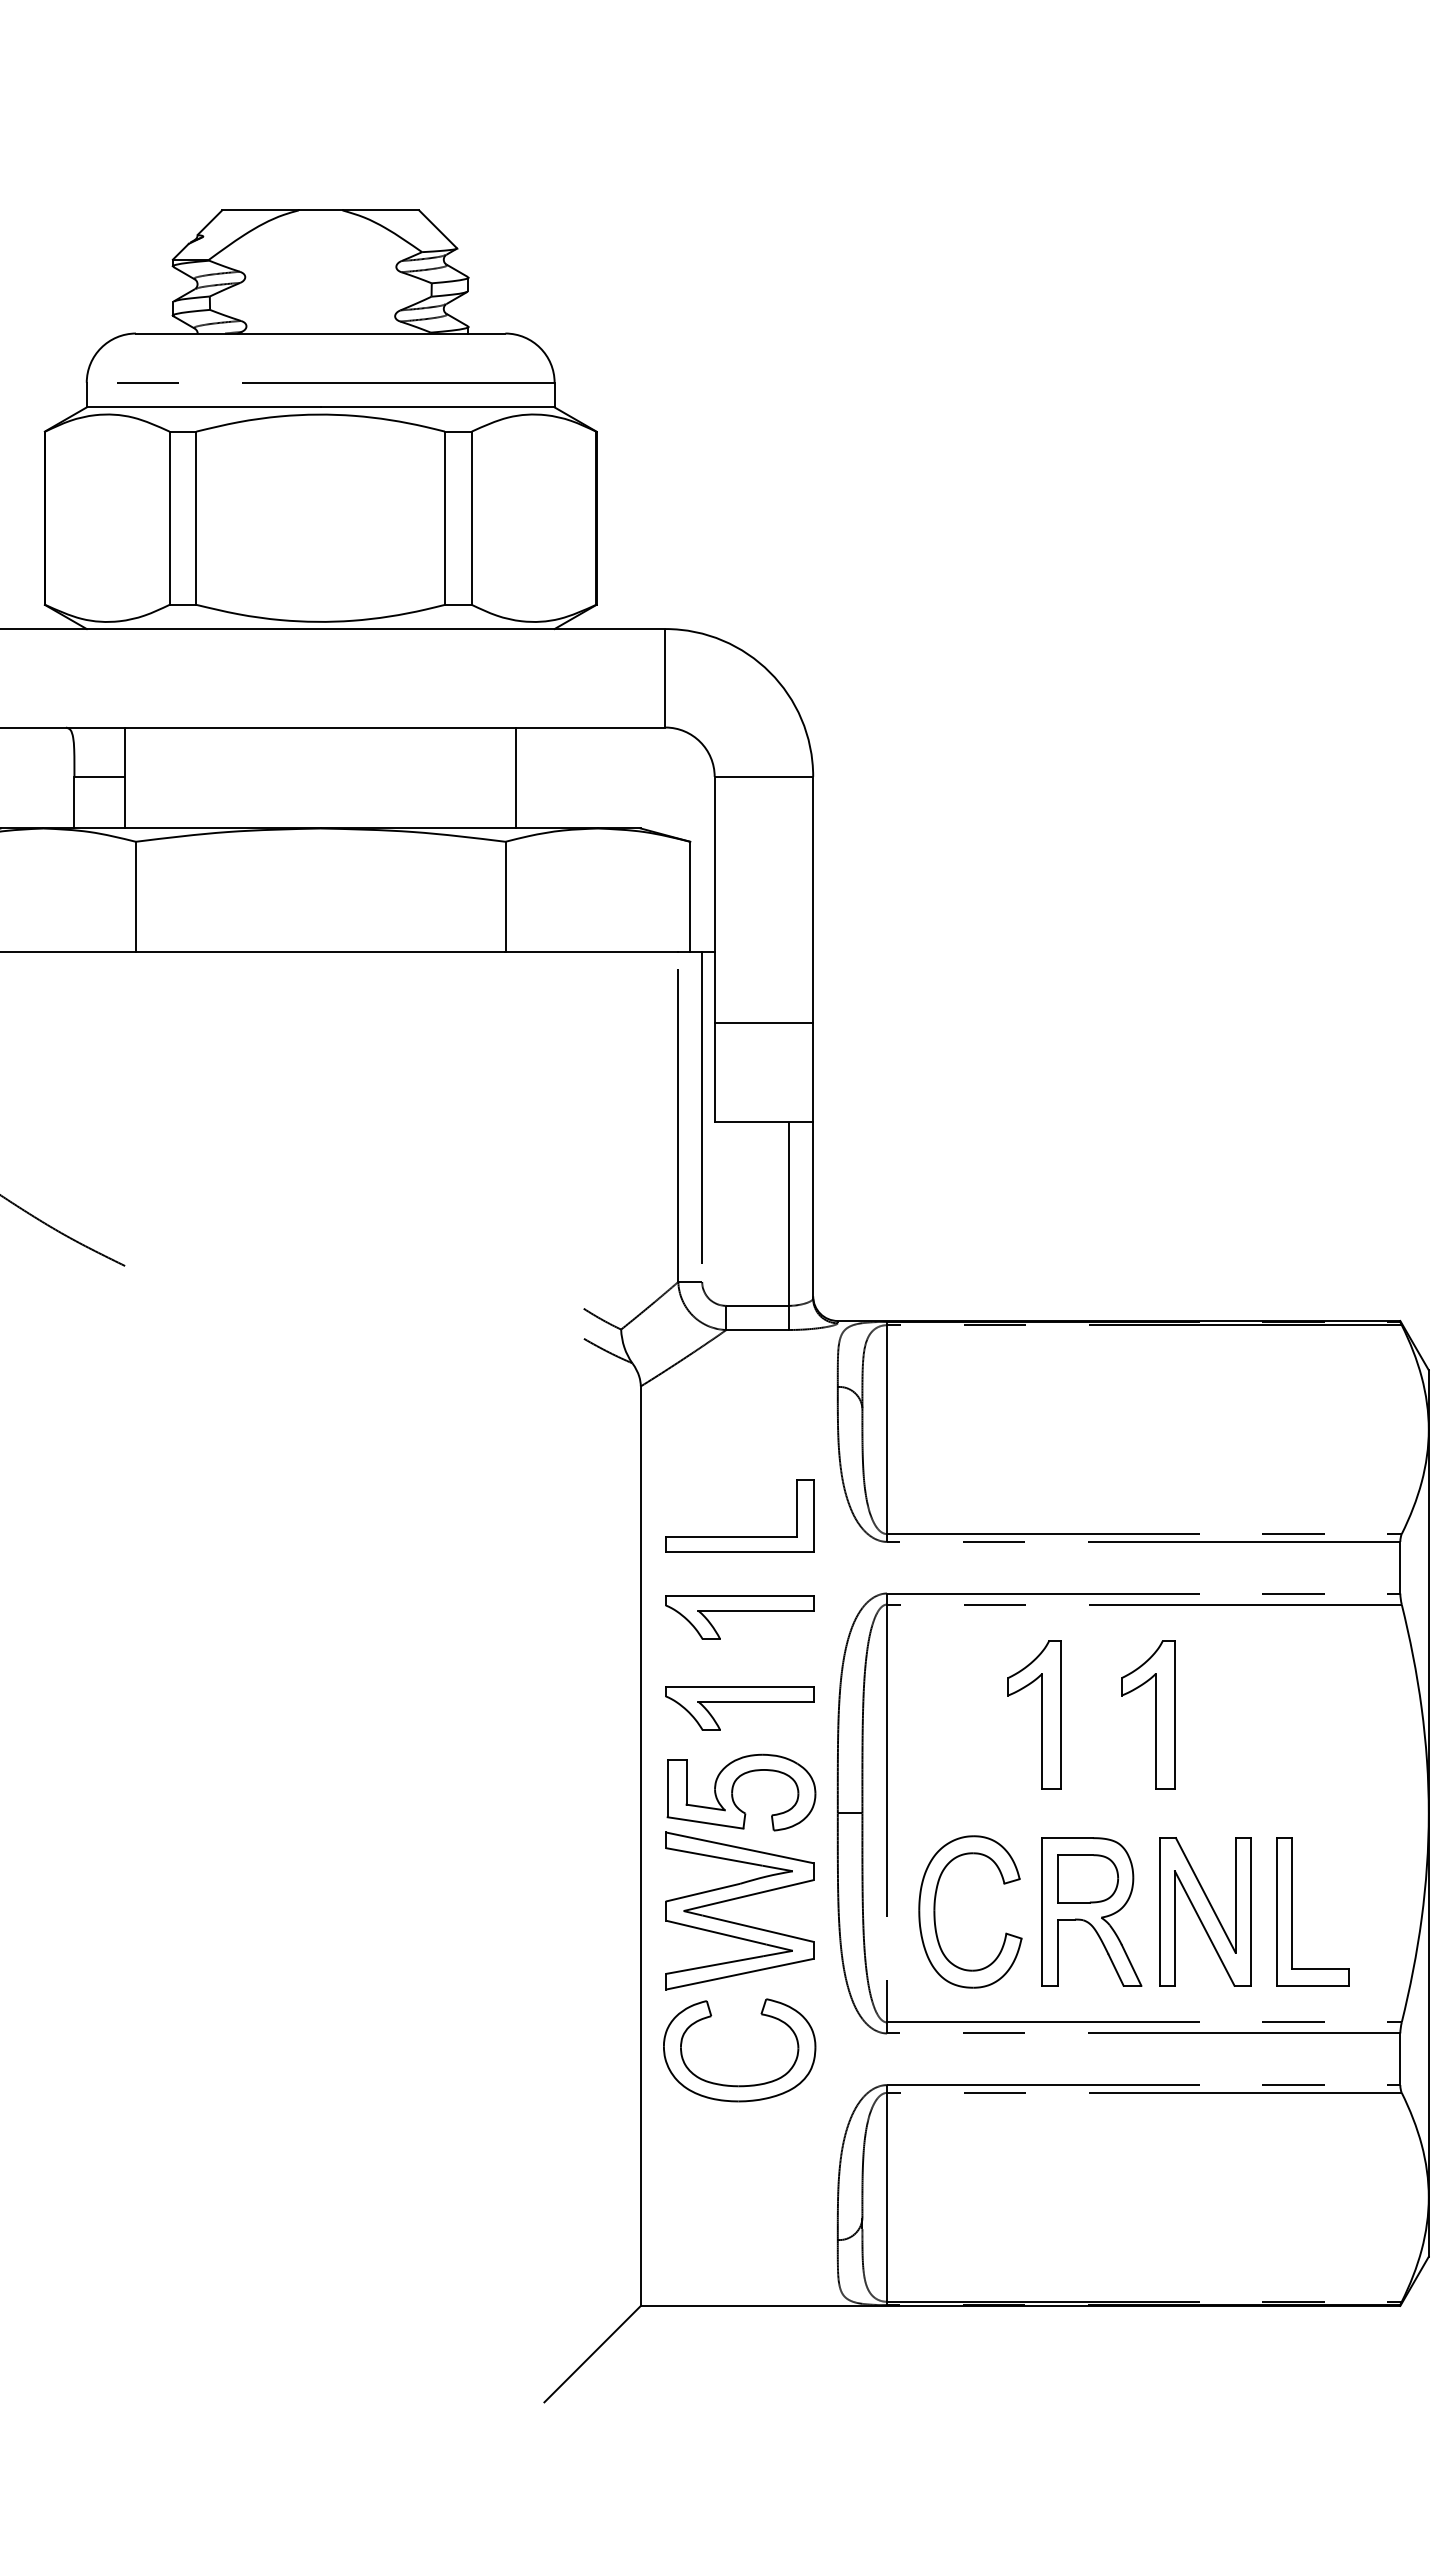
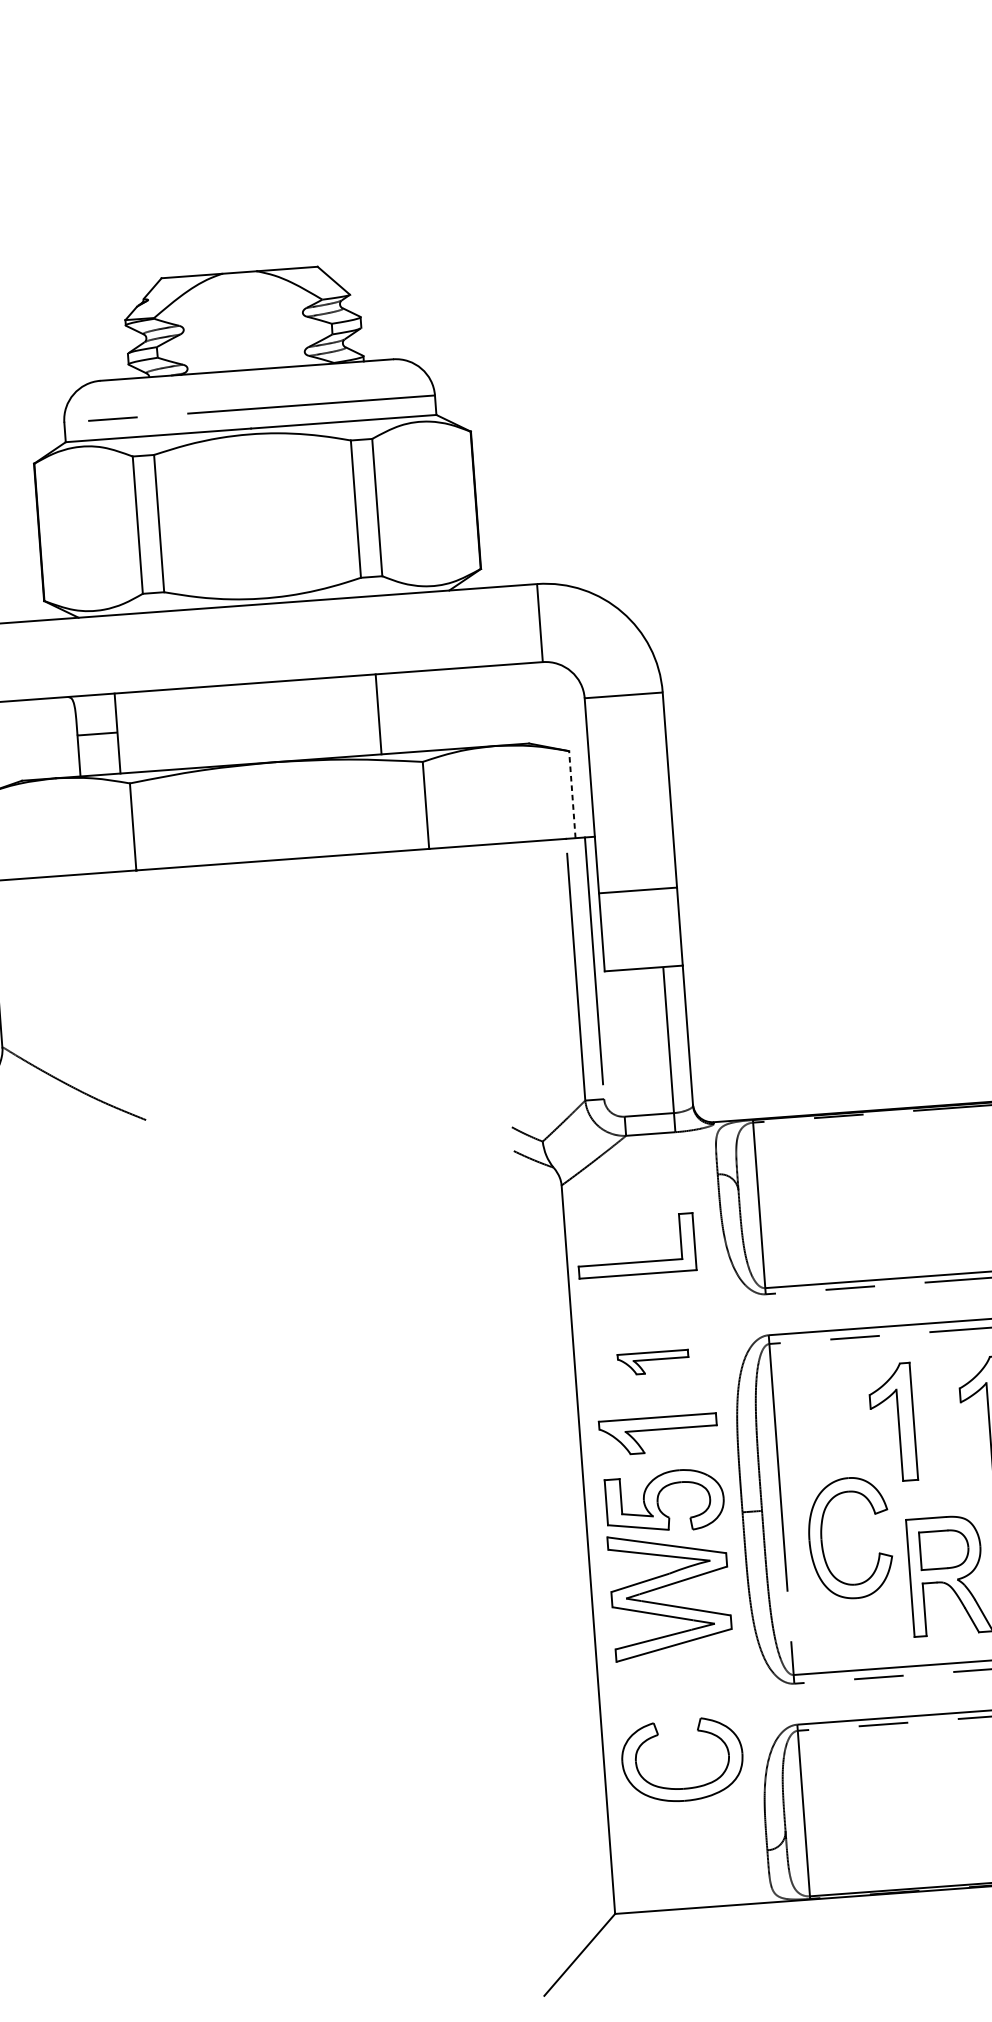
line: (516, 777) -> (378, 713), moved
line: (690, 896) -> (572, 794), solid -> dashed
part: (739, 1536) -> (637, 1262), moved
part: (739, 1617) -> (653, 1362), size x0.6
part: (935, 1911) -> (822, 1539), moved
part: (739, 2085) -> (684, 1788), moved

